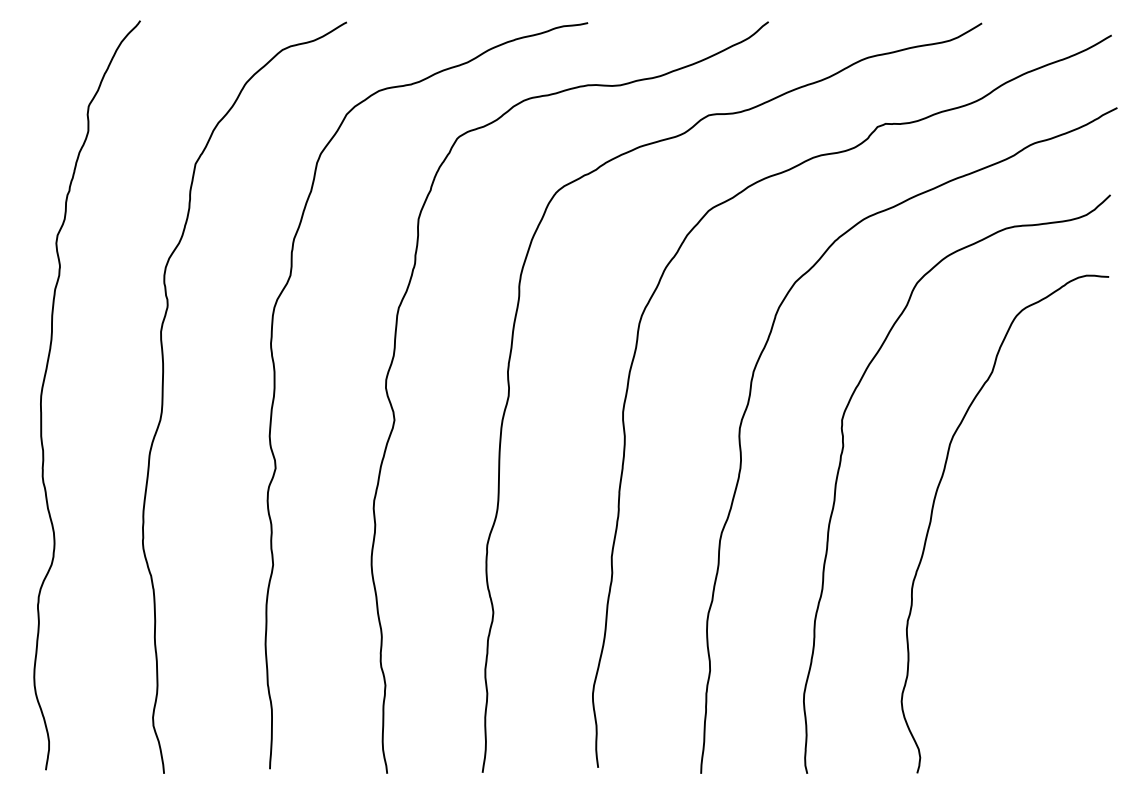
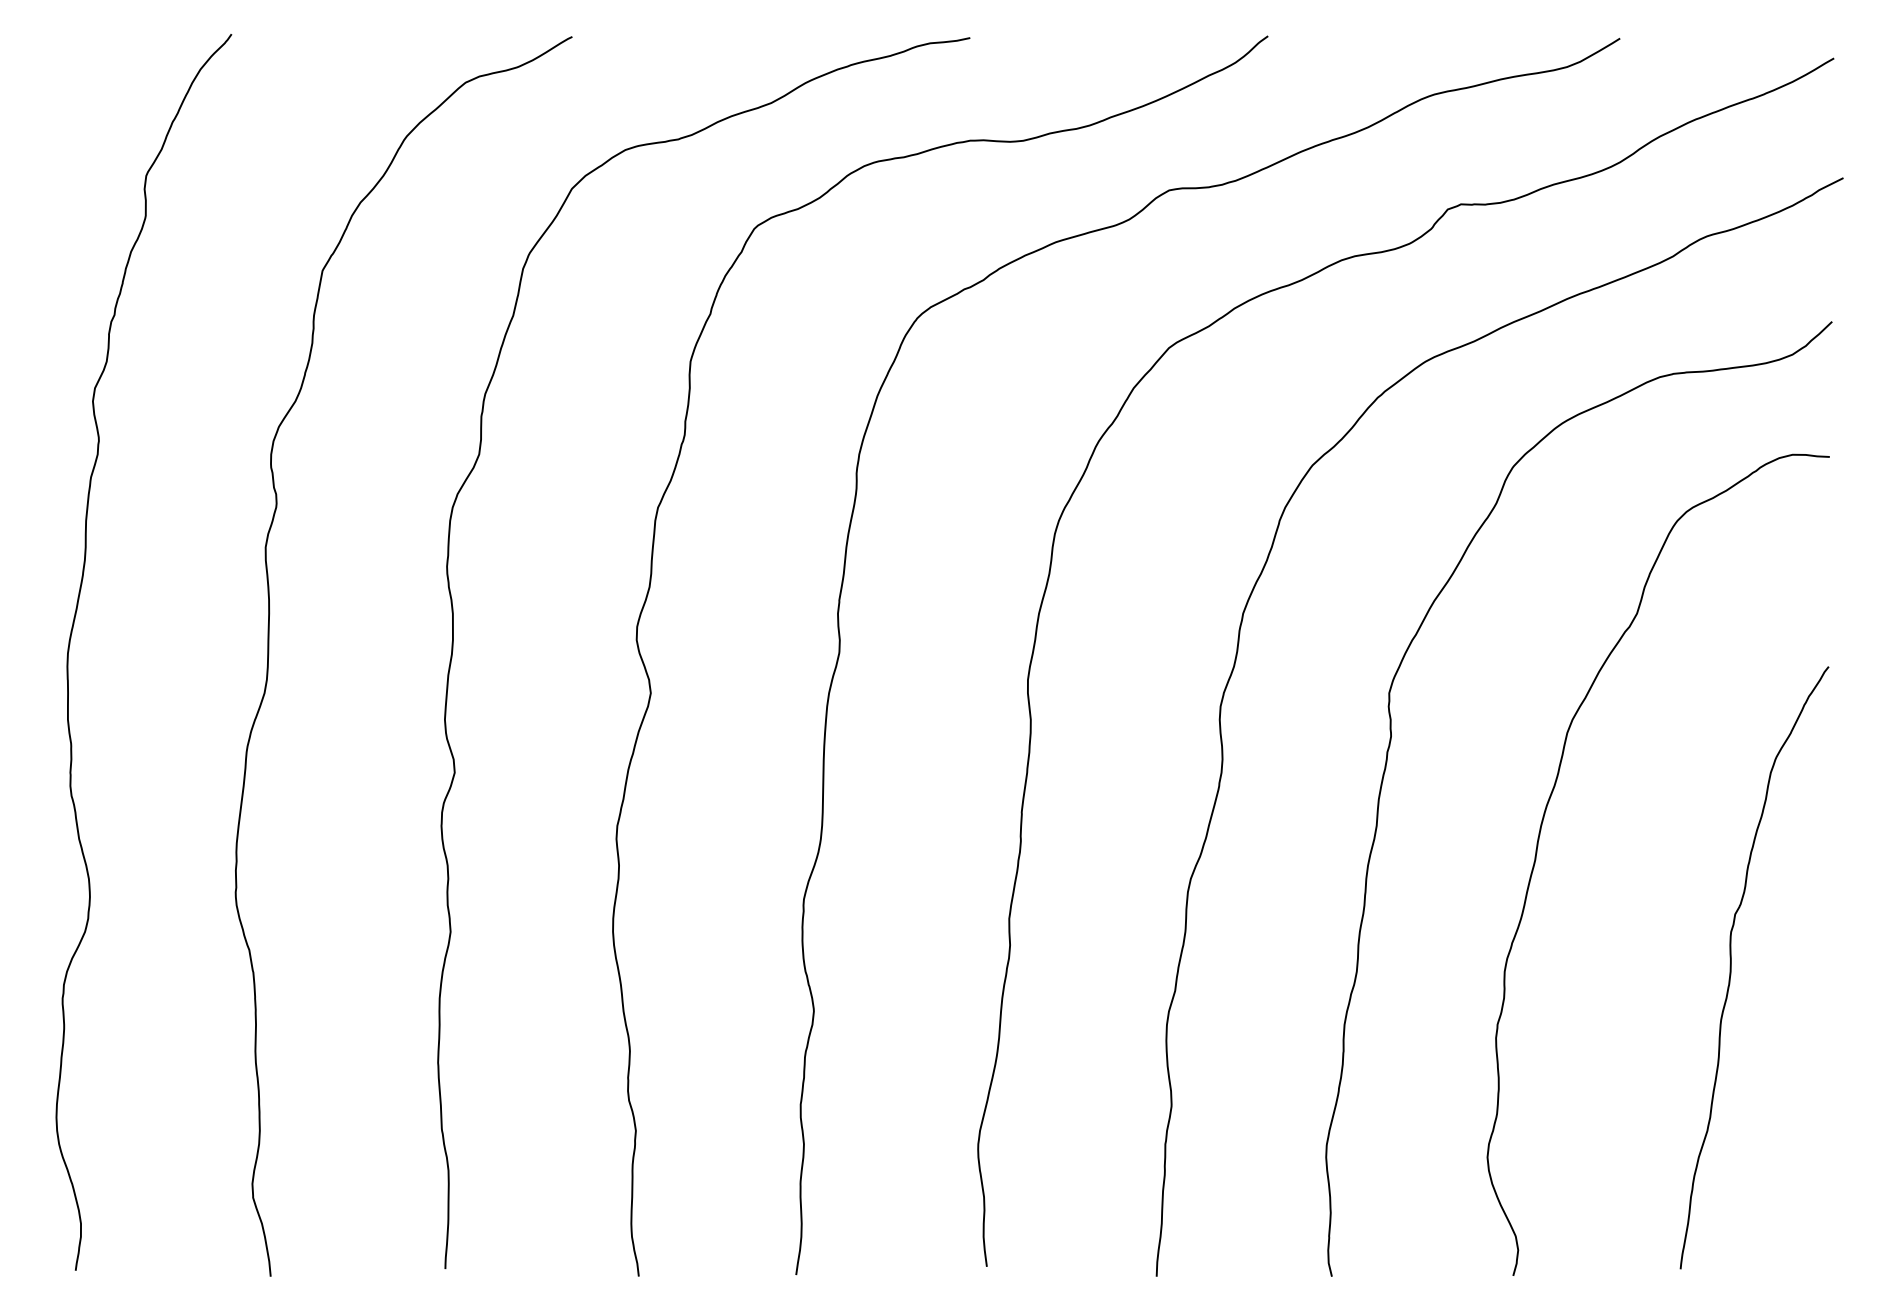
curve: (1049, 586) -> (1731, 967), added

